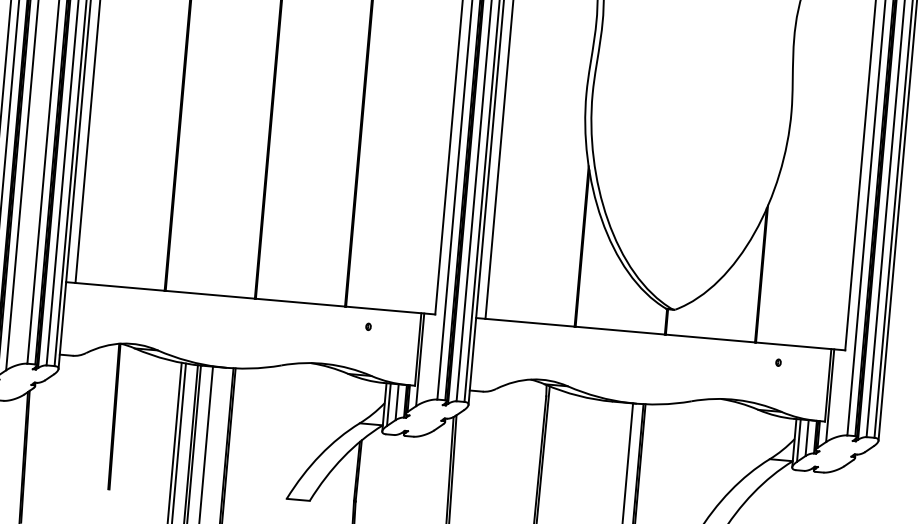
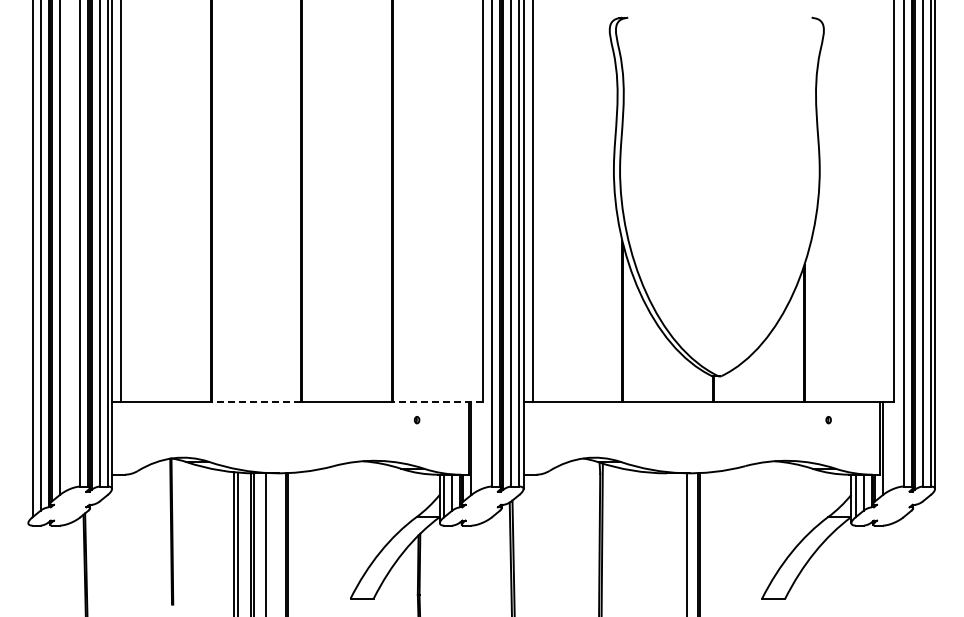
line: (210, 294) -> (256, 401), solid -> dashed
line: (390, 310) -> (437, 401), solid -> dashed

